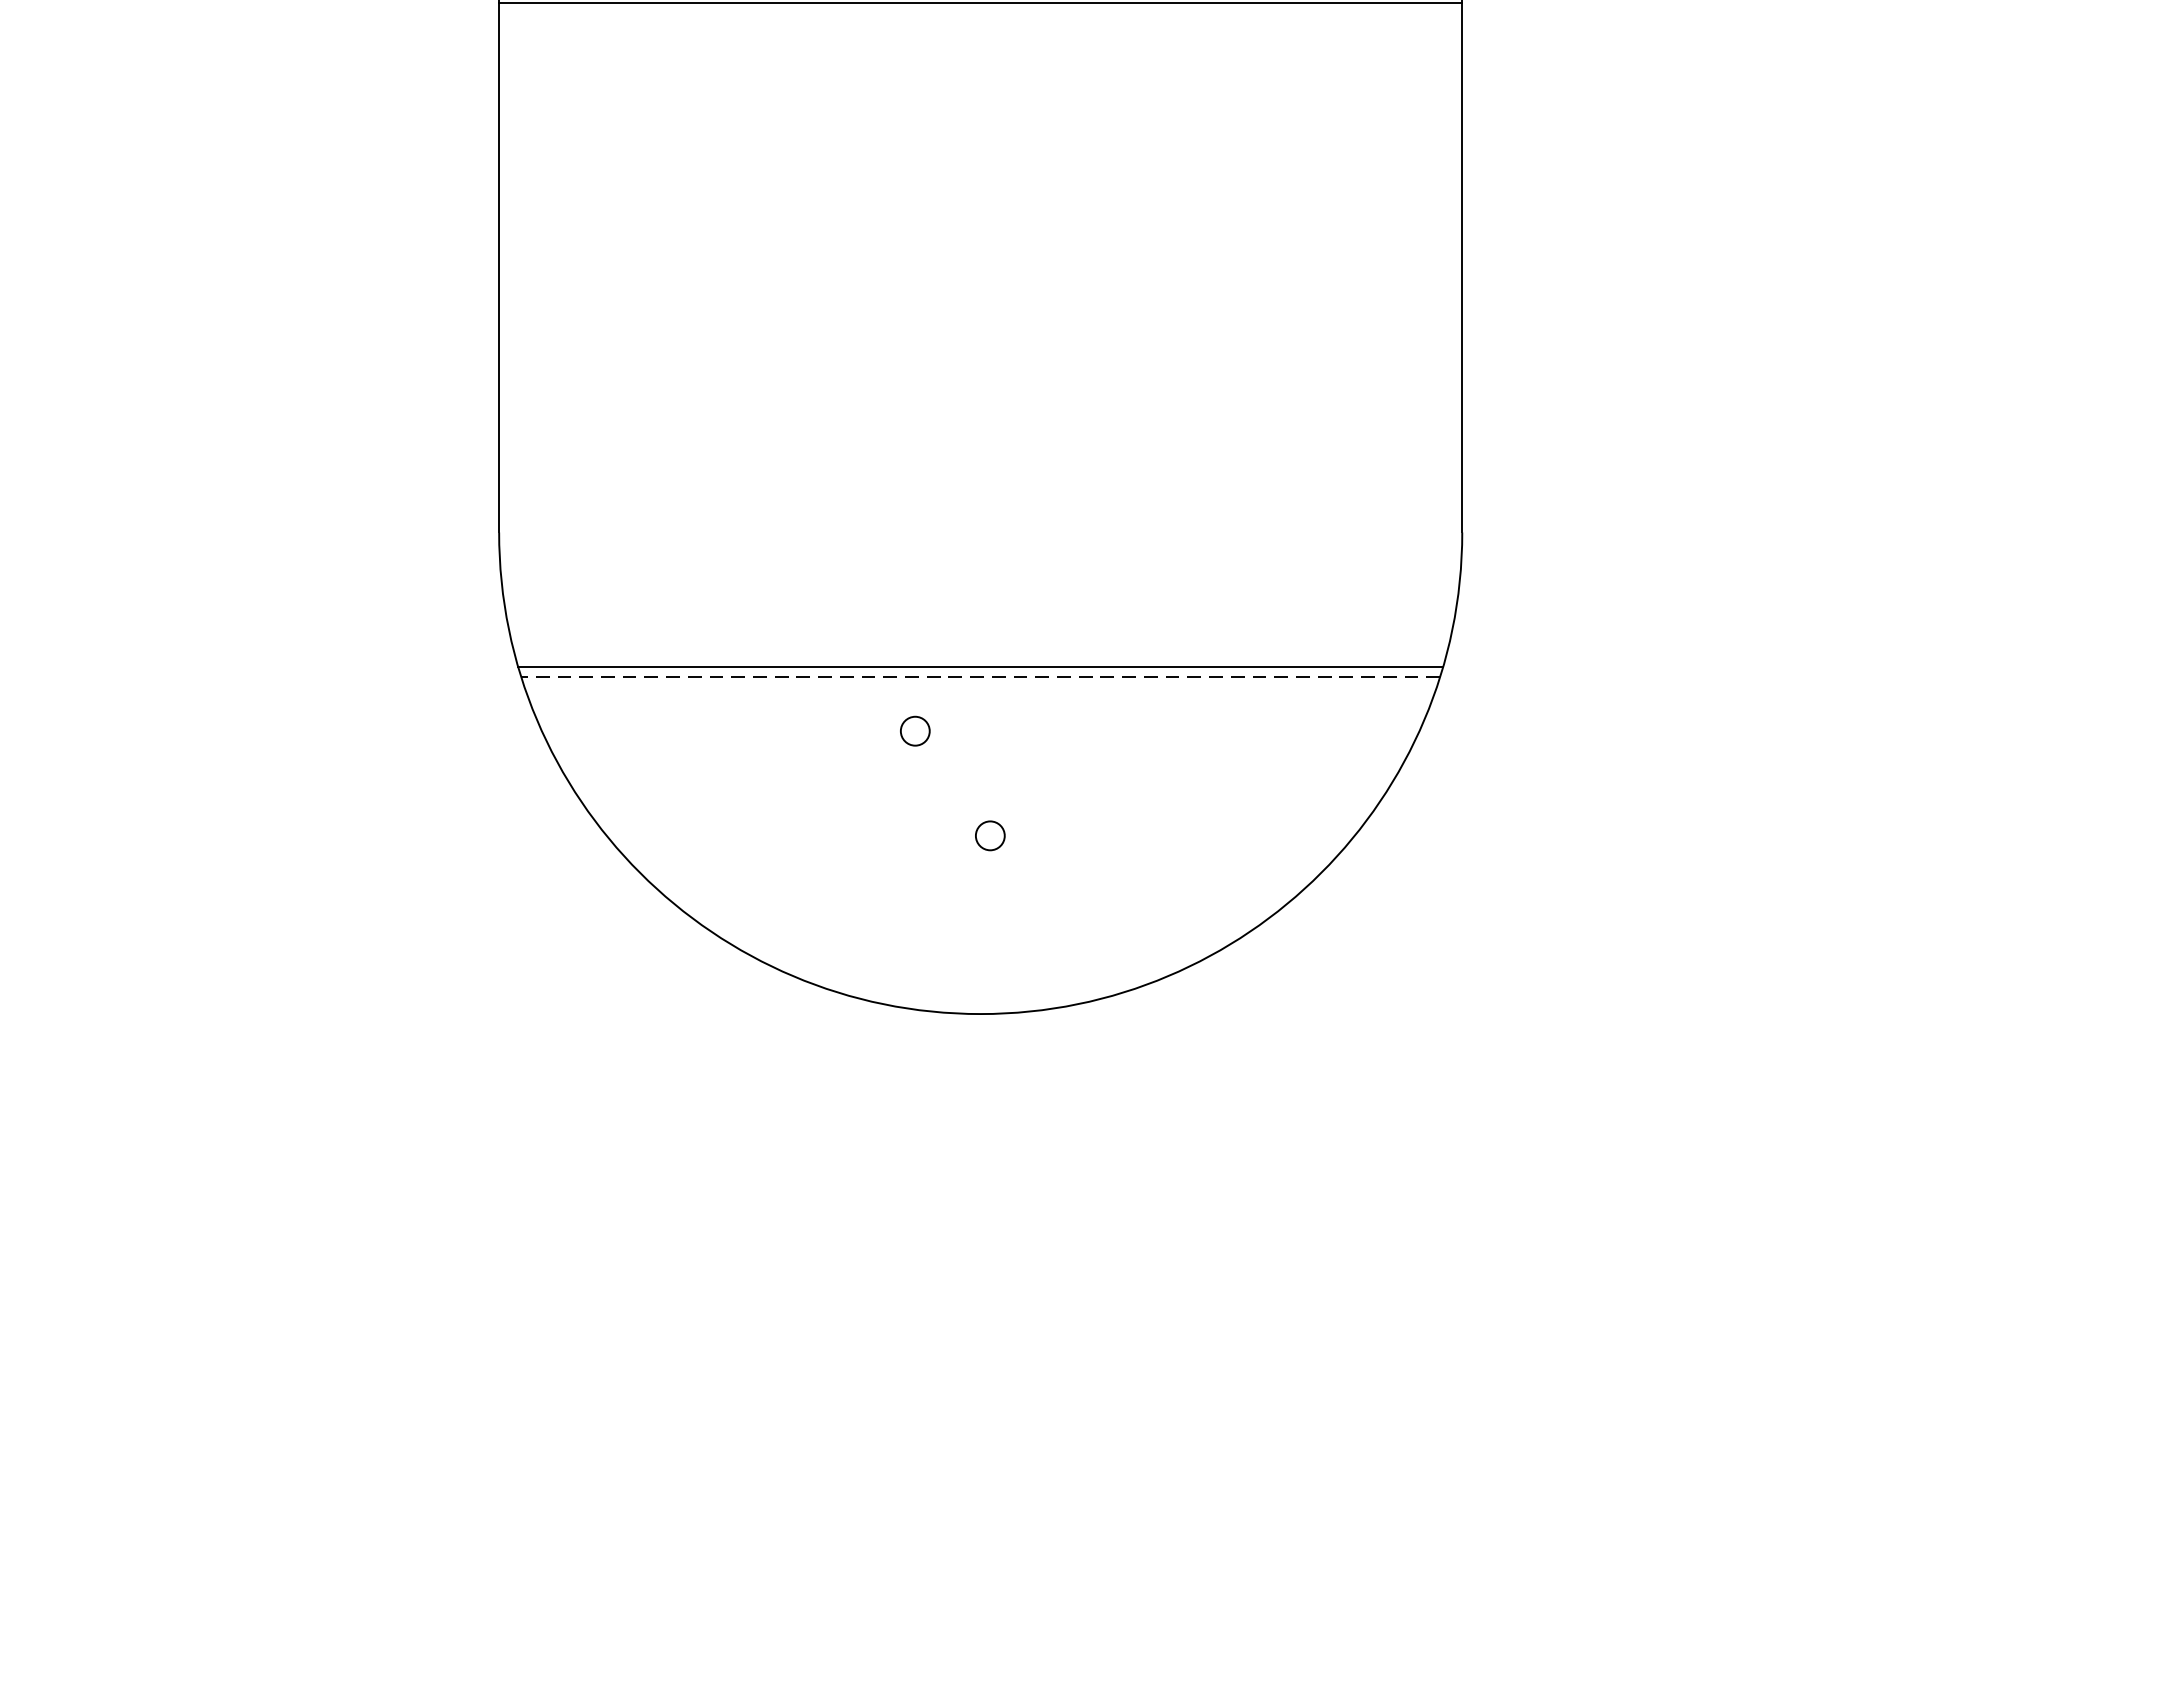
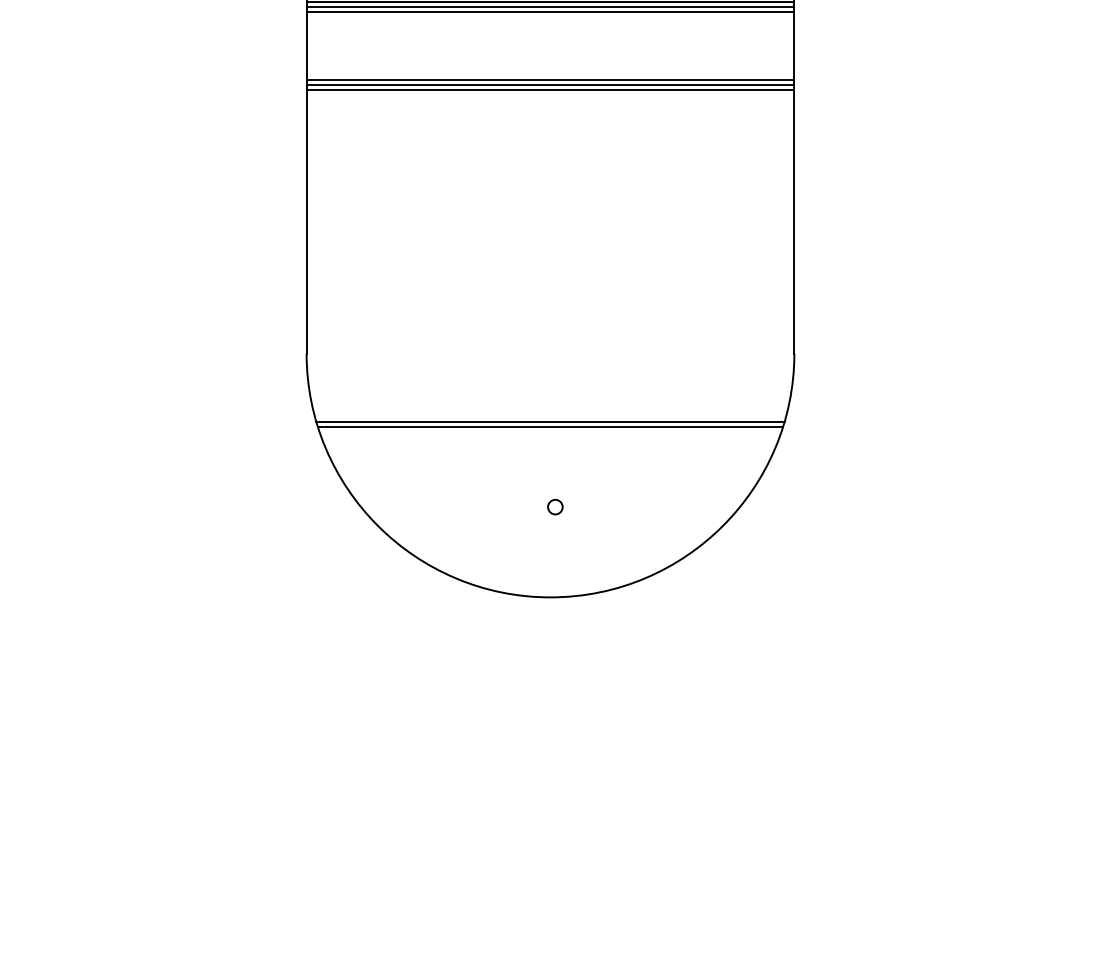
line: (980, 13) -> (550, 90), added
line: (980, 676) -> (550, 426), dashed -> solid
circle: (915, 731) -> (517, 454), removed

